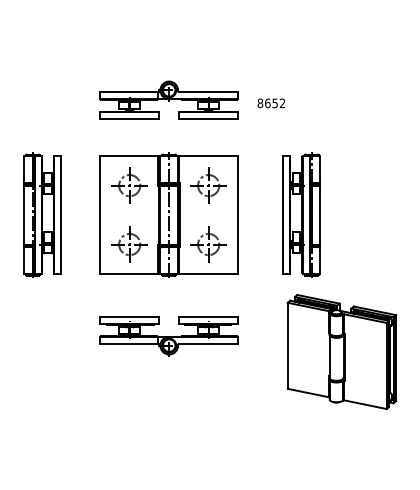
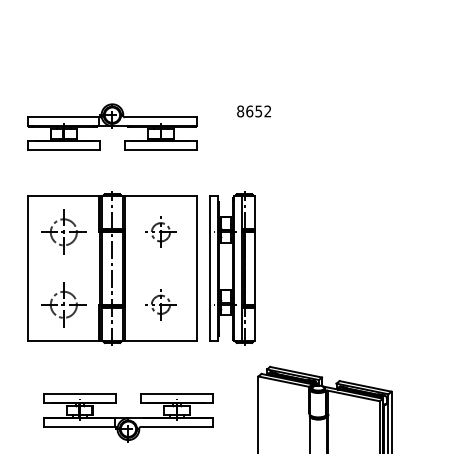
text: (271, 103) -> (254, 111), moved
part: (208, 185) -> (160, 232), size x0.7
part: (301, 214) -> (232, 267), moved
part: (208, 244) -> (160, 304), size x0.7
part: (168, 336) -> (127, 417), moved

